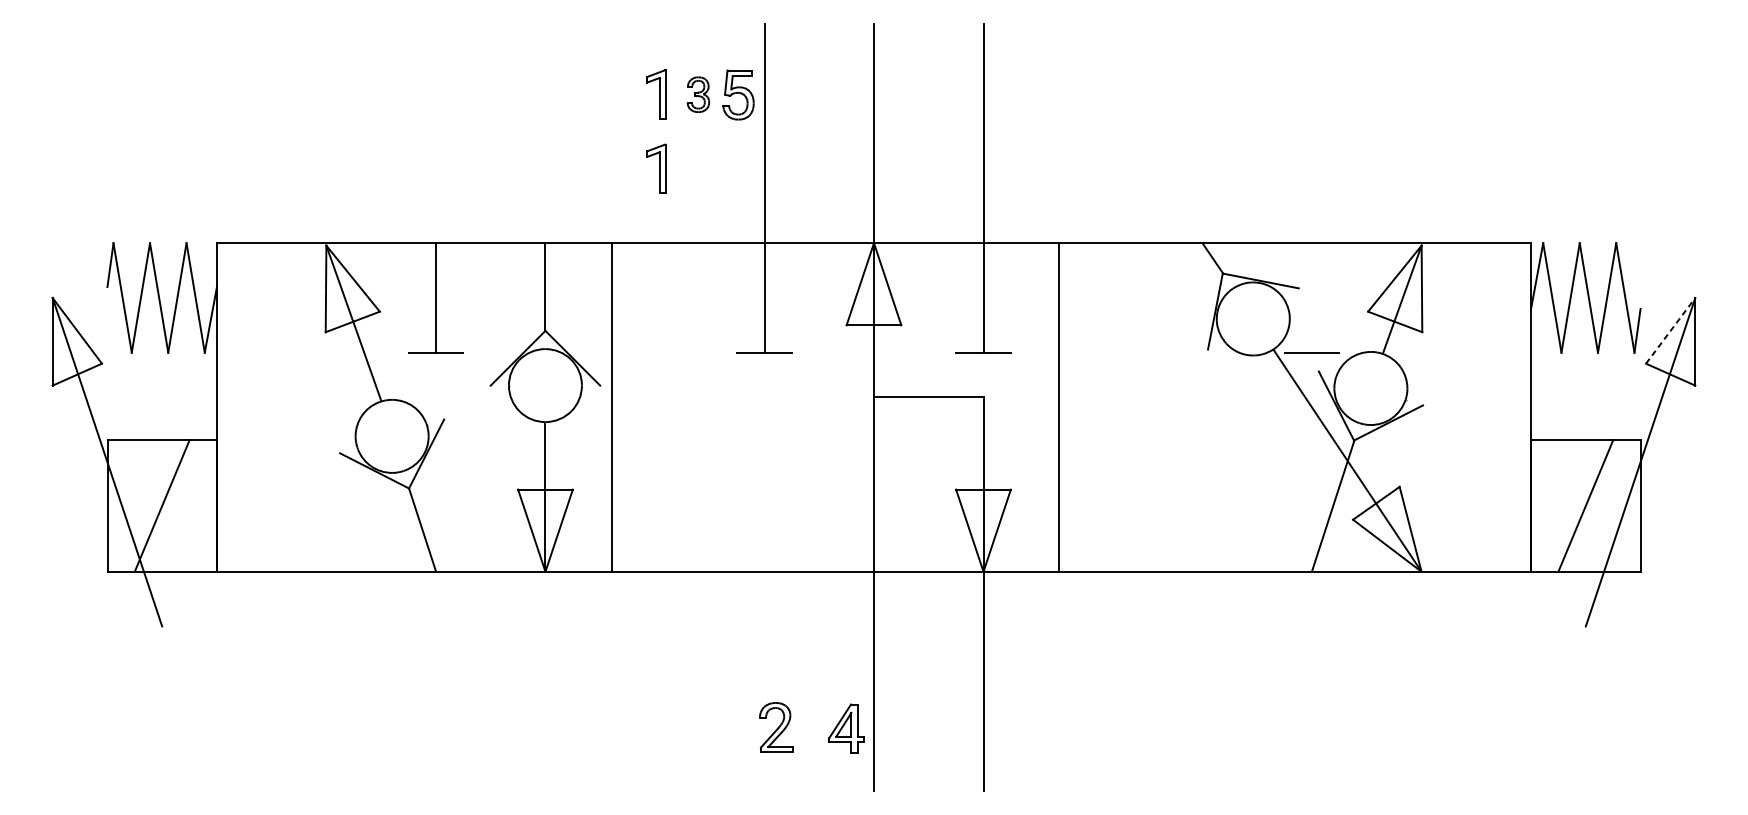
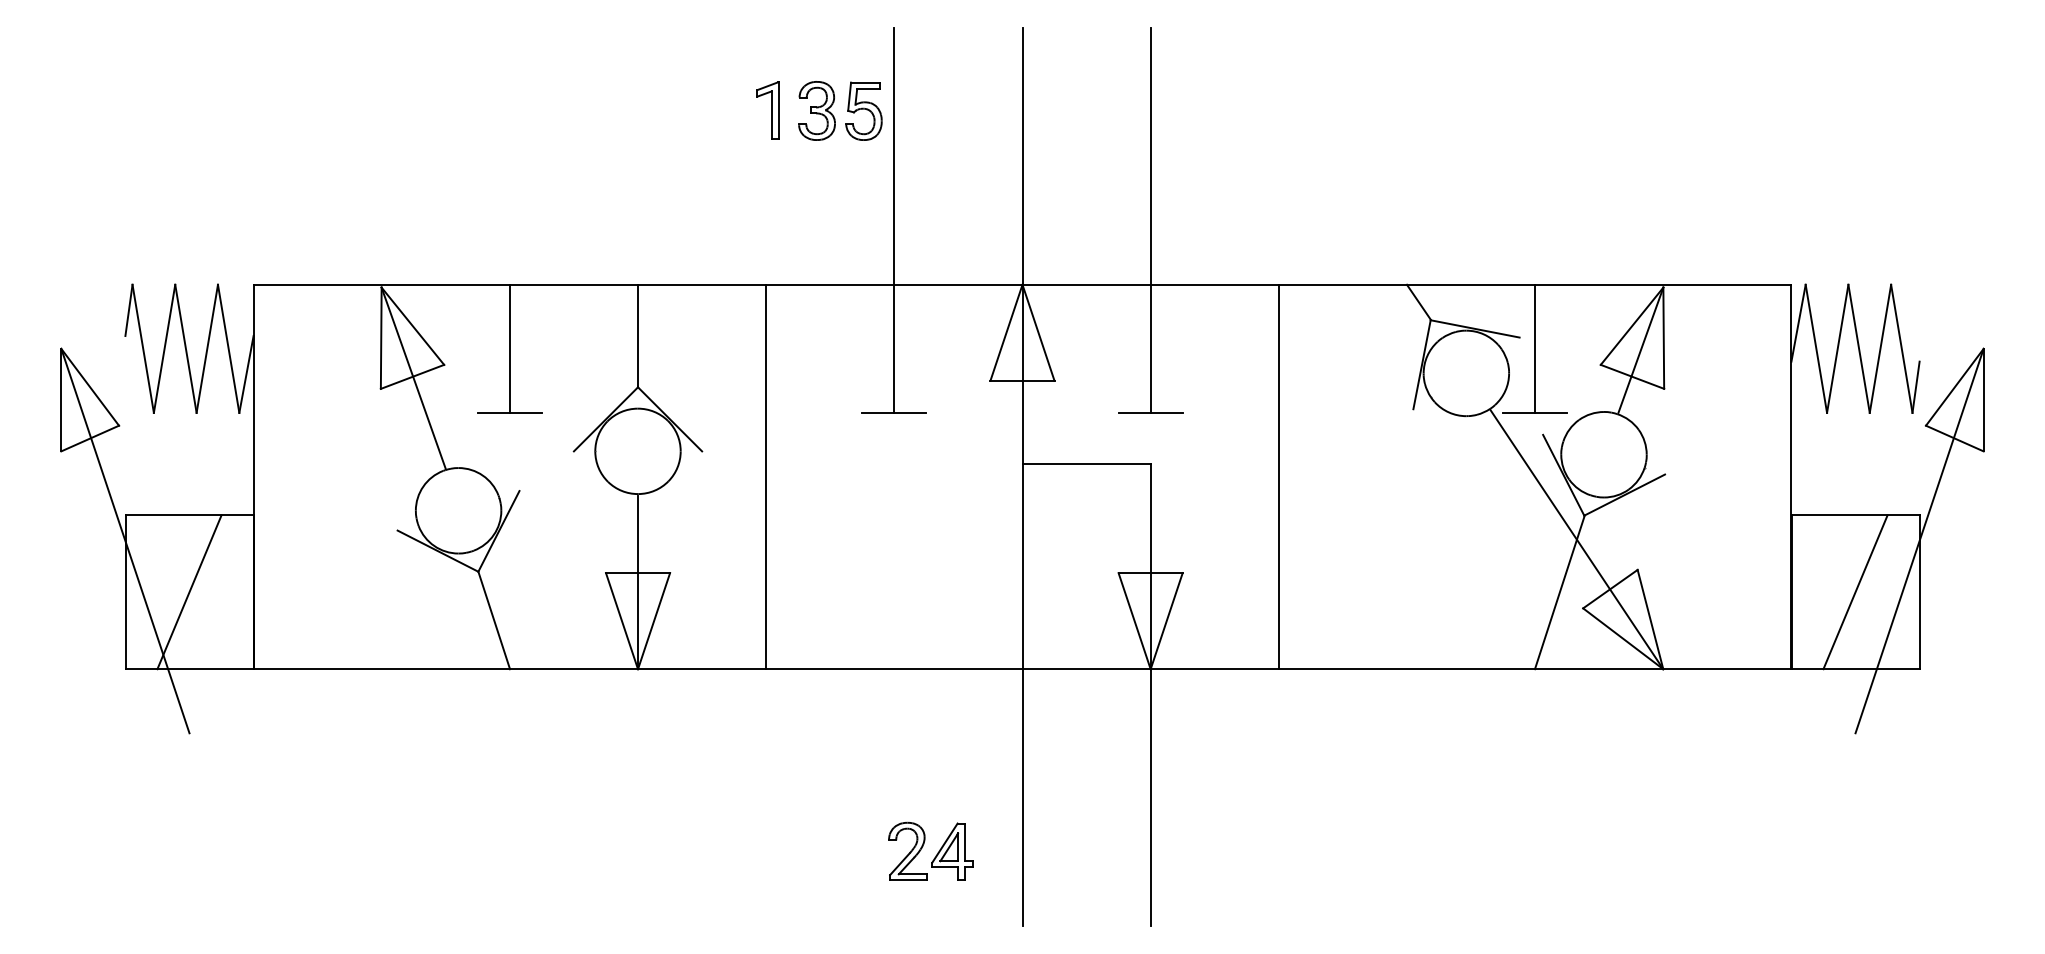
part: (697, 94) -> (816, 110), size x1.43
part: (656, 168) -> (767, 197), removed
line: (1312, 297) -> (1535, 348), added
line: (1671, 330) -> (1955, 386), dashed -> solid
line: (612, 407) -> (766, 476), moved
line: (1058, 407) -> (1278, 476), moved
part: (846, 728) -> (952, 851), moved

